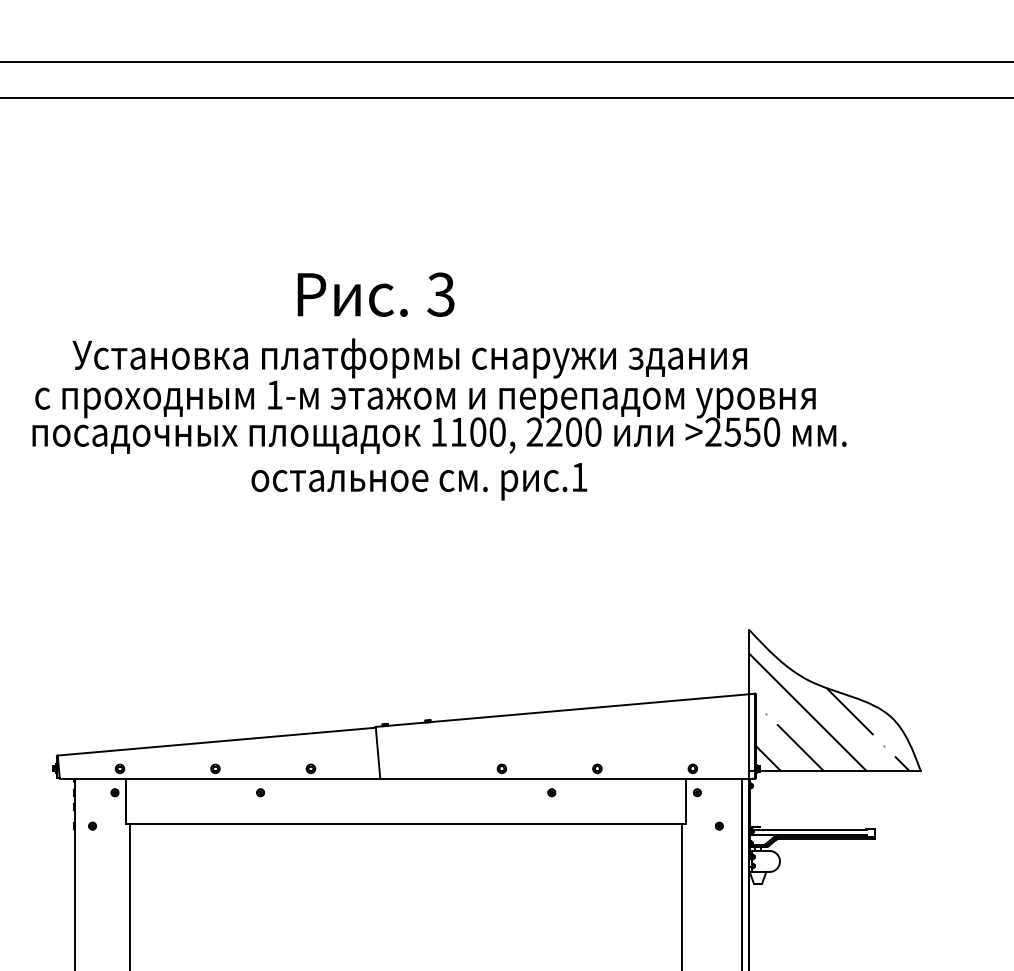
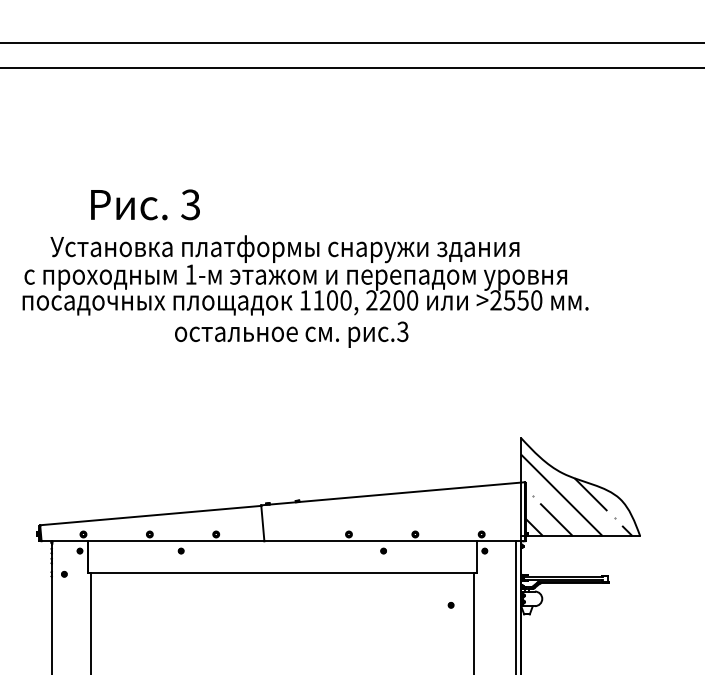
text: (376, 294) -> (145, 204), moved
text: (578, 476) -> (402, 331), .1 -> .3
part: (718, 826) -> (450, 605), moved

